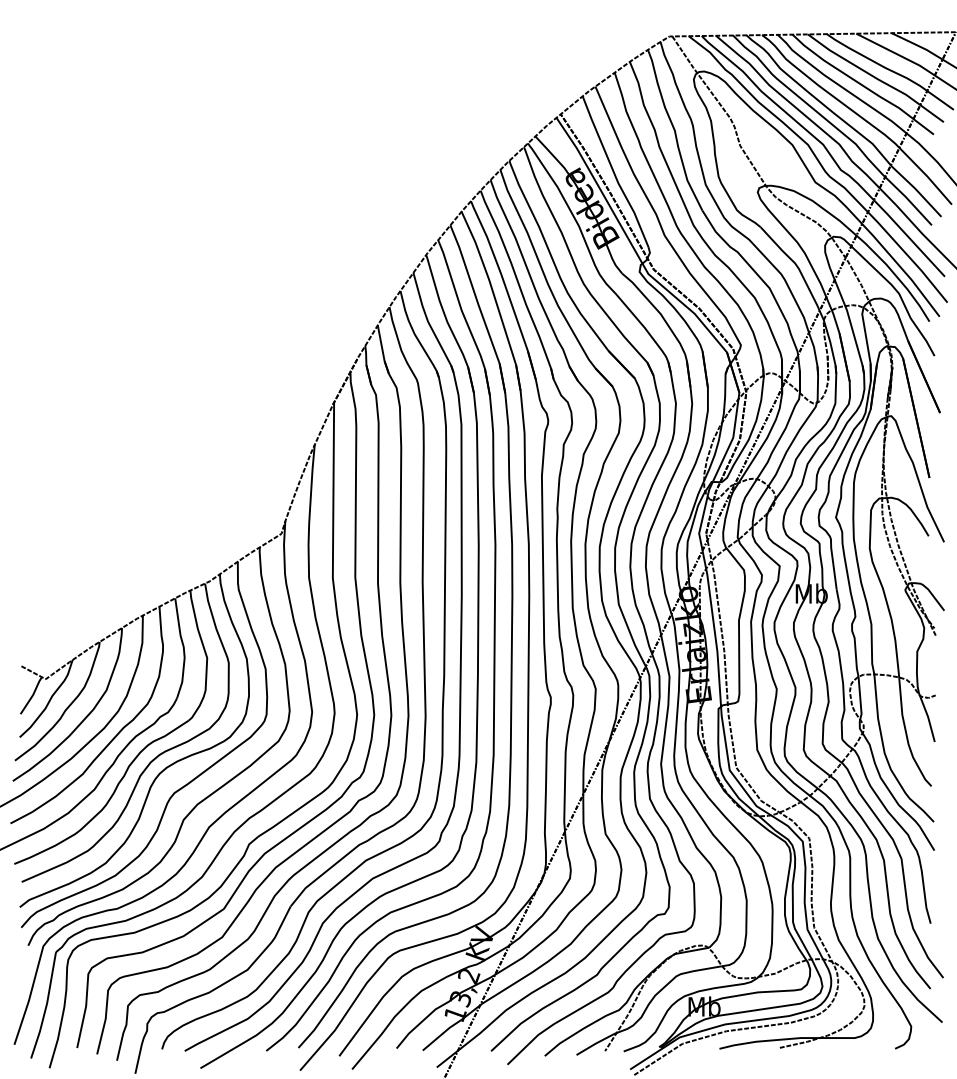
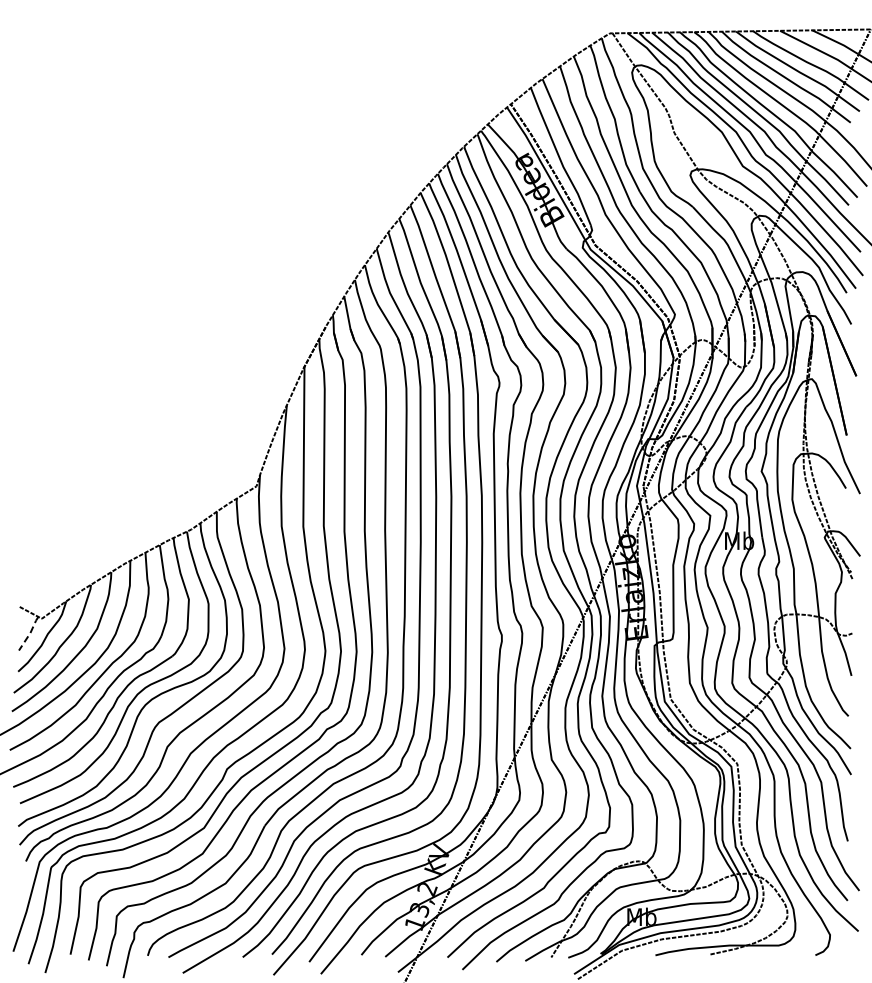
line: (33, 695) -> (30, 633), solid -> dashed

